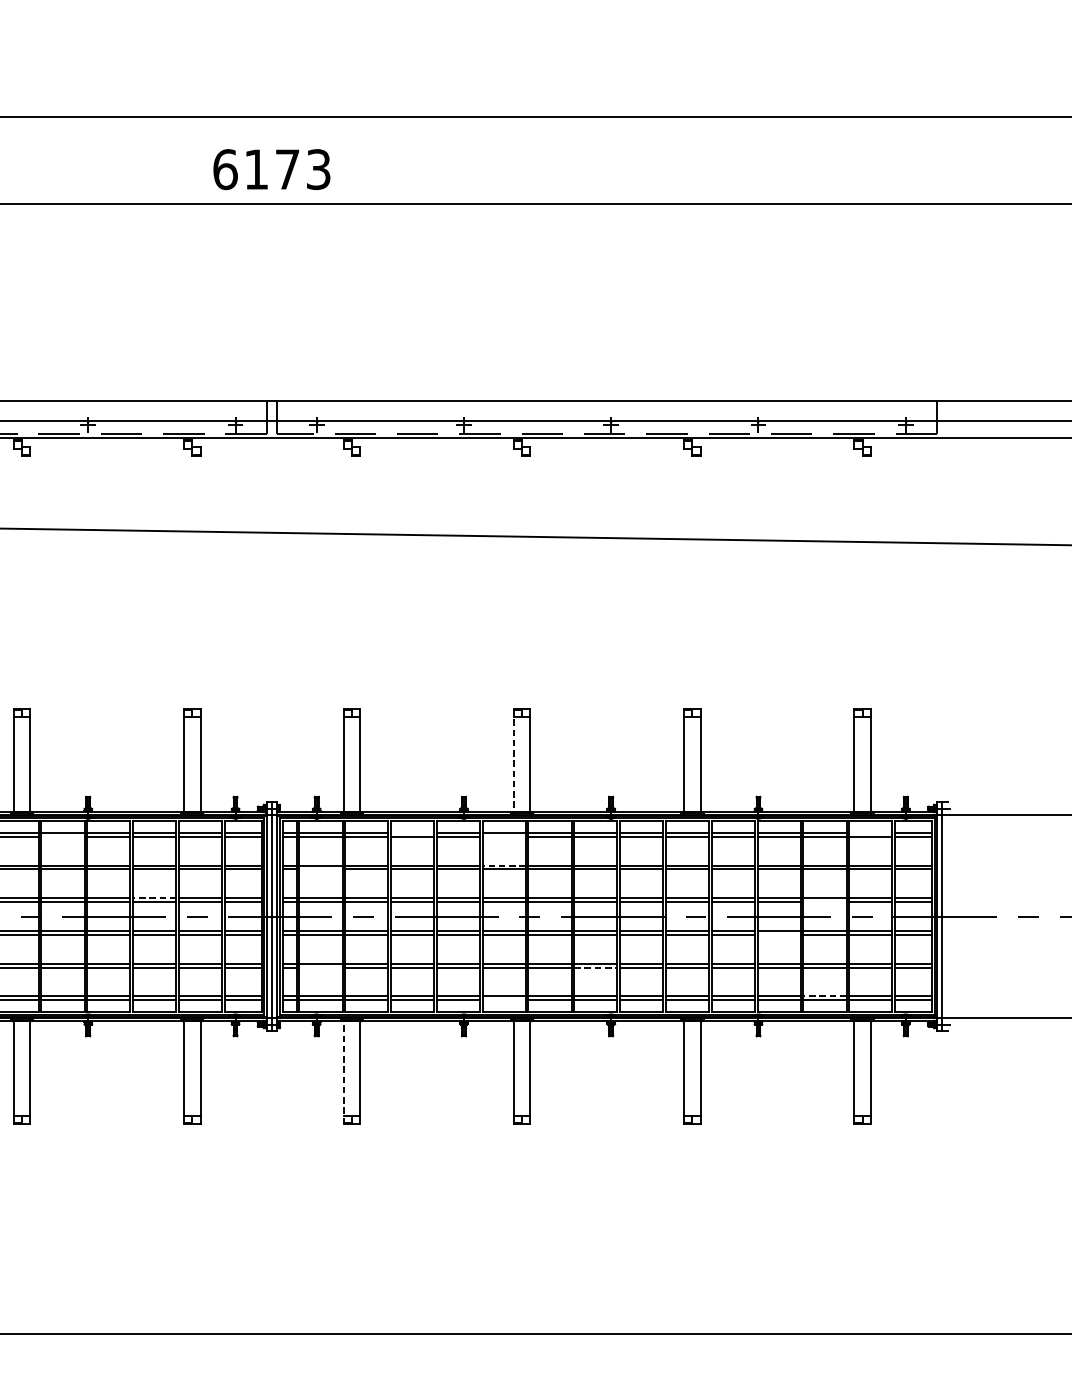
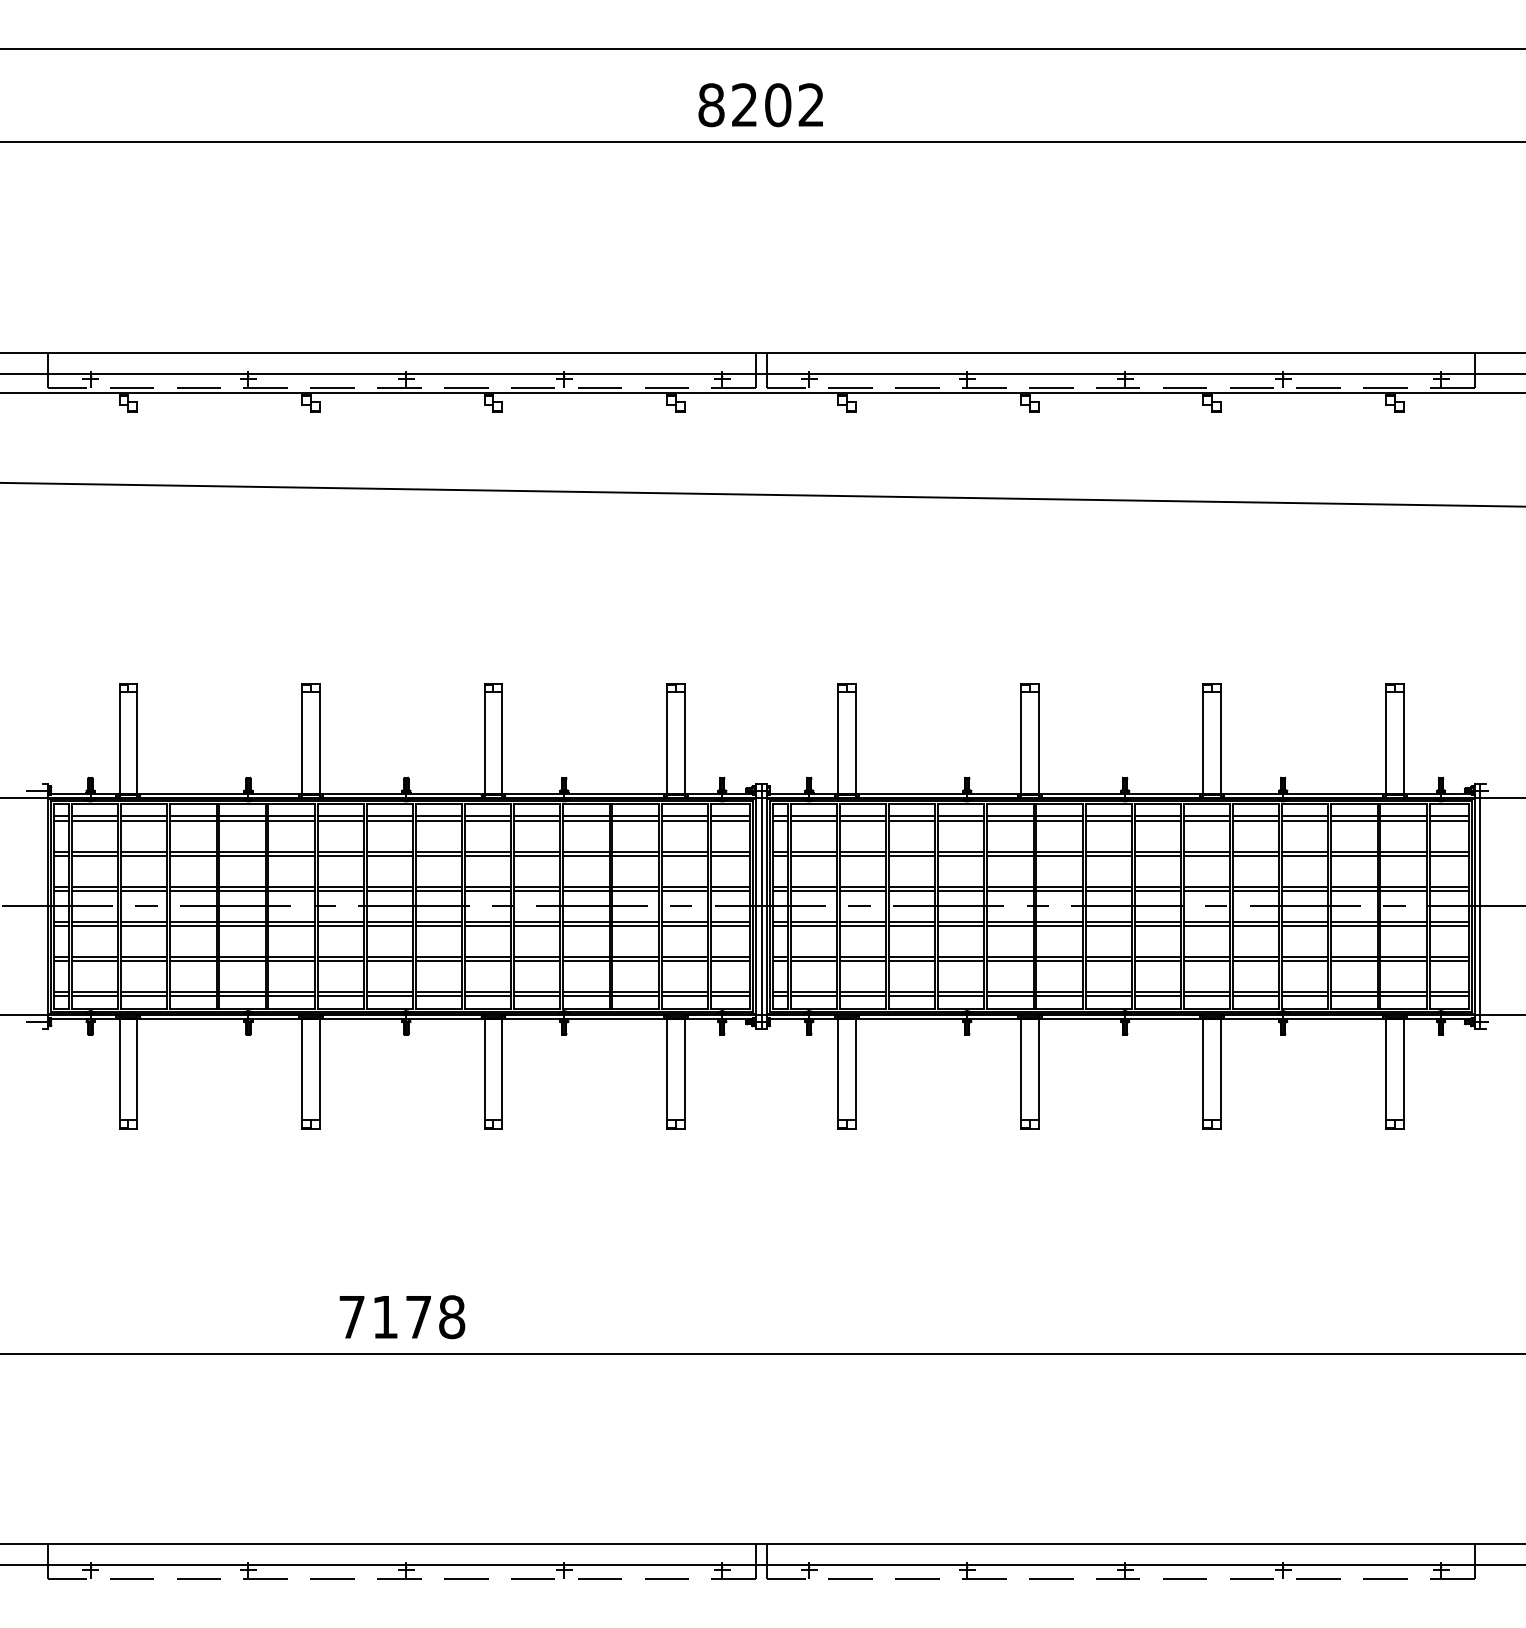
text: (271, 169) -> (760, 105), 6173 -> 8202
line: (513, 761) -> (1020, 739), dashed -> solid
line: (411, 832) -> (911, 816), added
line: (870, 832) -> (1403, 816), added
line: (63, 836) -> (537, 820), added
line: (504, 836) -> (1010, 820), added
line: (503, 865) -> (1009, 851), dashed -> solid
line: (320, 869) -> (813, 855), added
line: (154, 898) -> (635, 886), dashed -> solid
line: (825, 901) -> (1354, 890), added
line: (779, 935) -> (1305, 926), added
line: (320, 968) -> (813, 961), added
line: (596, 968) -> (1109, 961), dashed -> solid
line: (824, 995) -> (1353, 991), dashed -> solid
line: (504, 1000) -> (1010, 996), added
line: (343, 1072) -> (838, 1073), dashed -> solid

